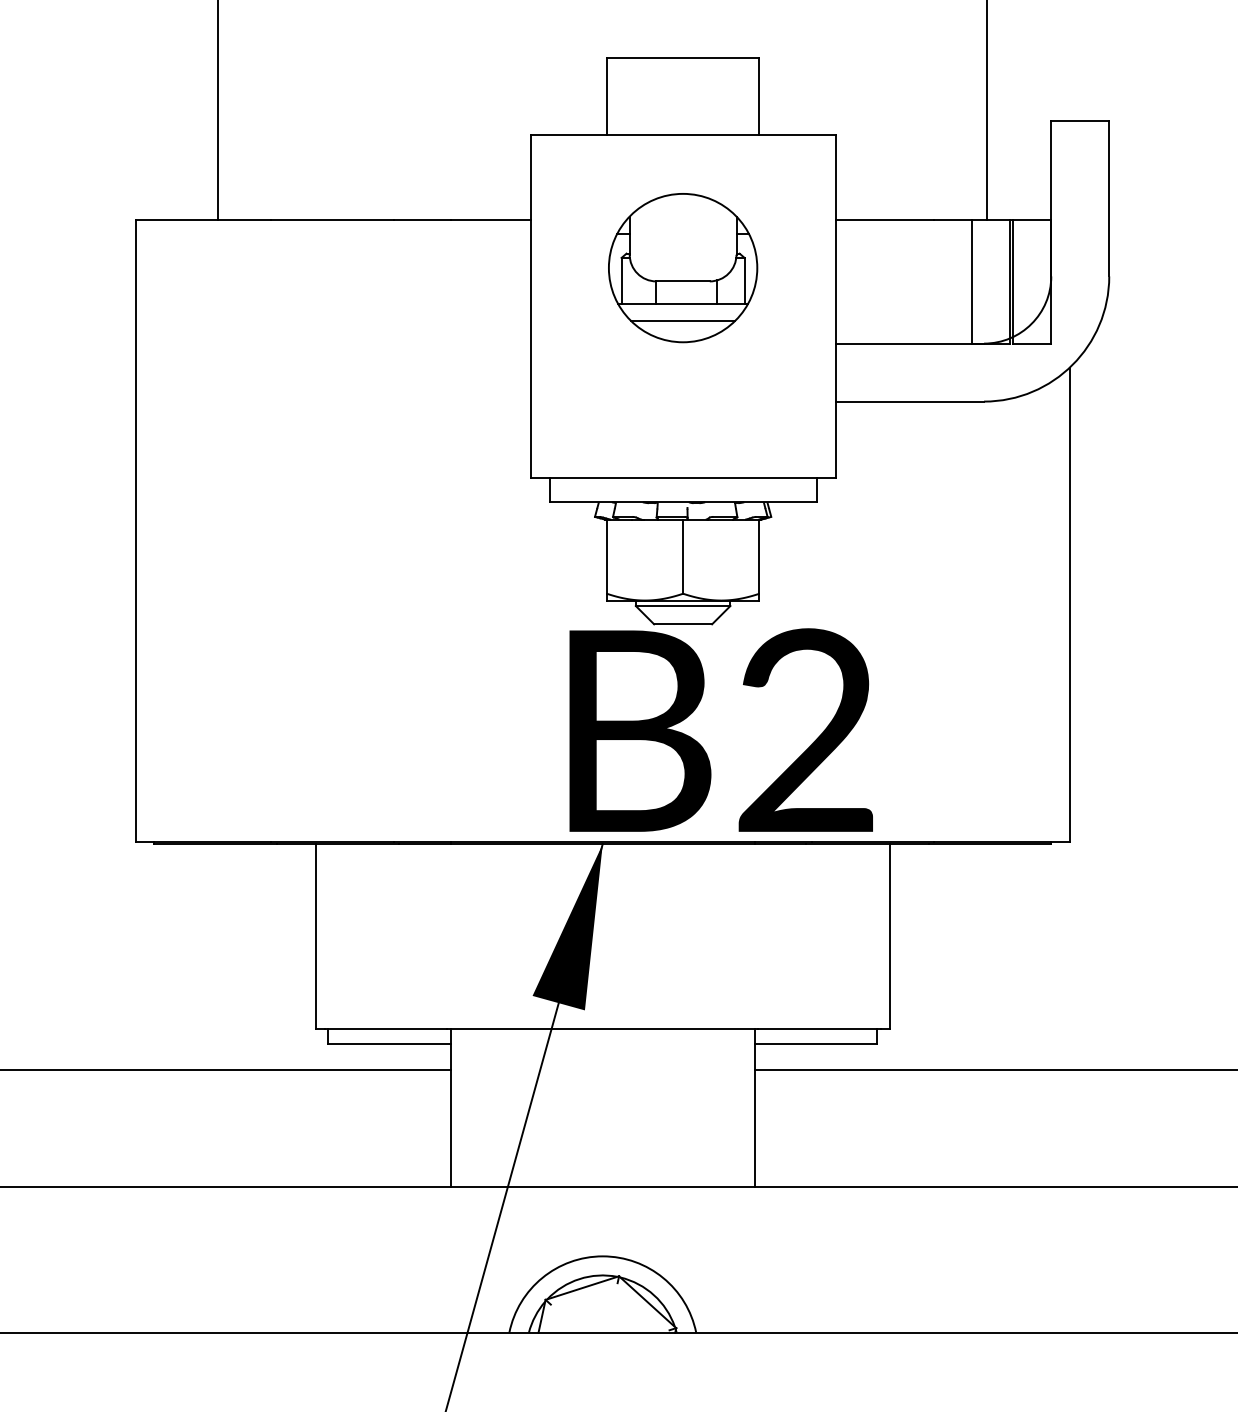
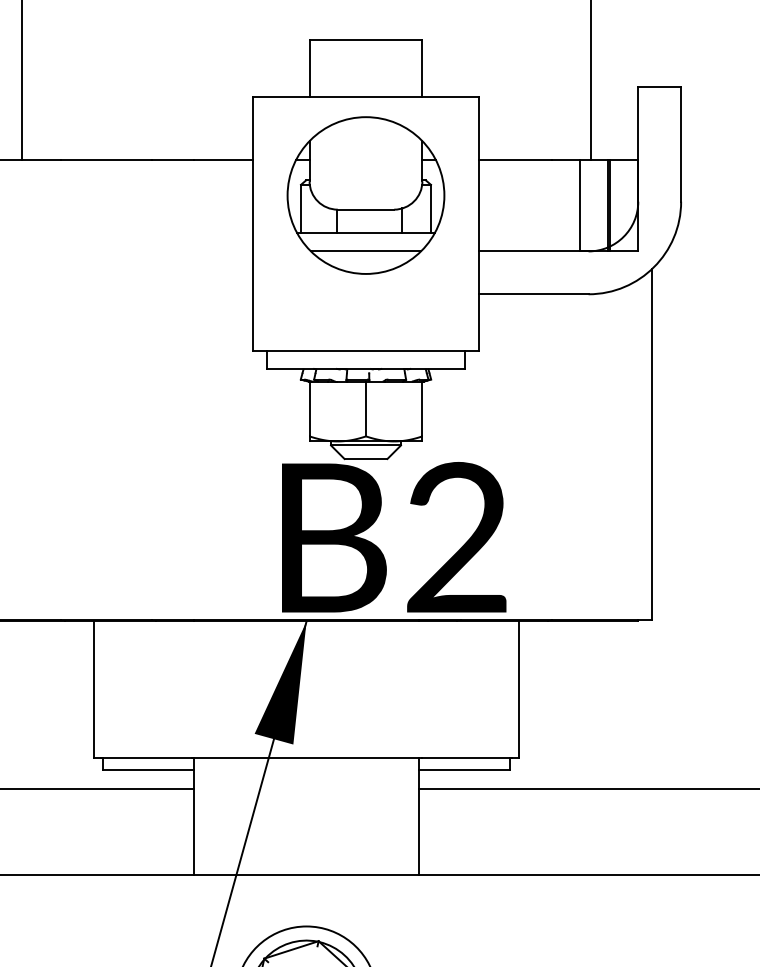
part: (682, 267) -> (365, 195), size x1.43

